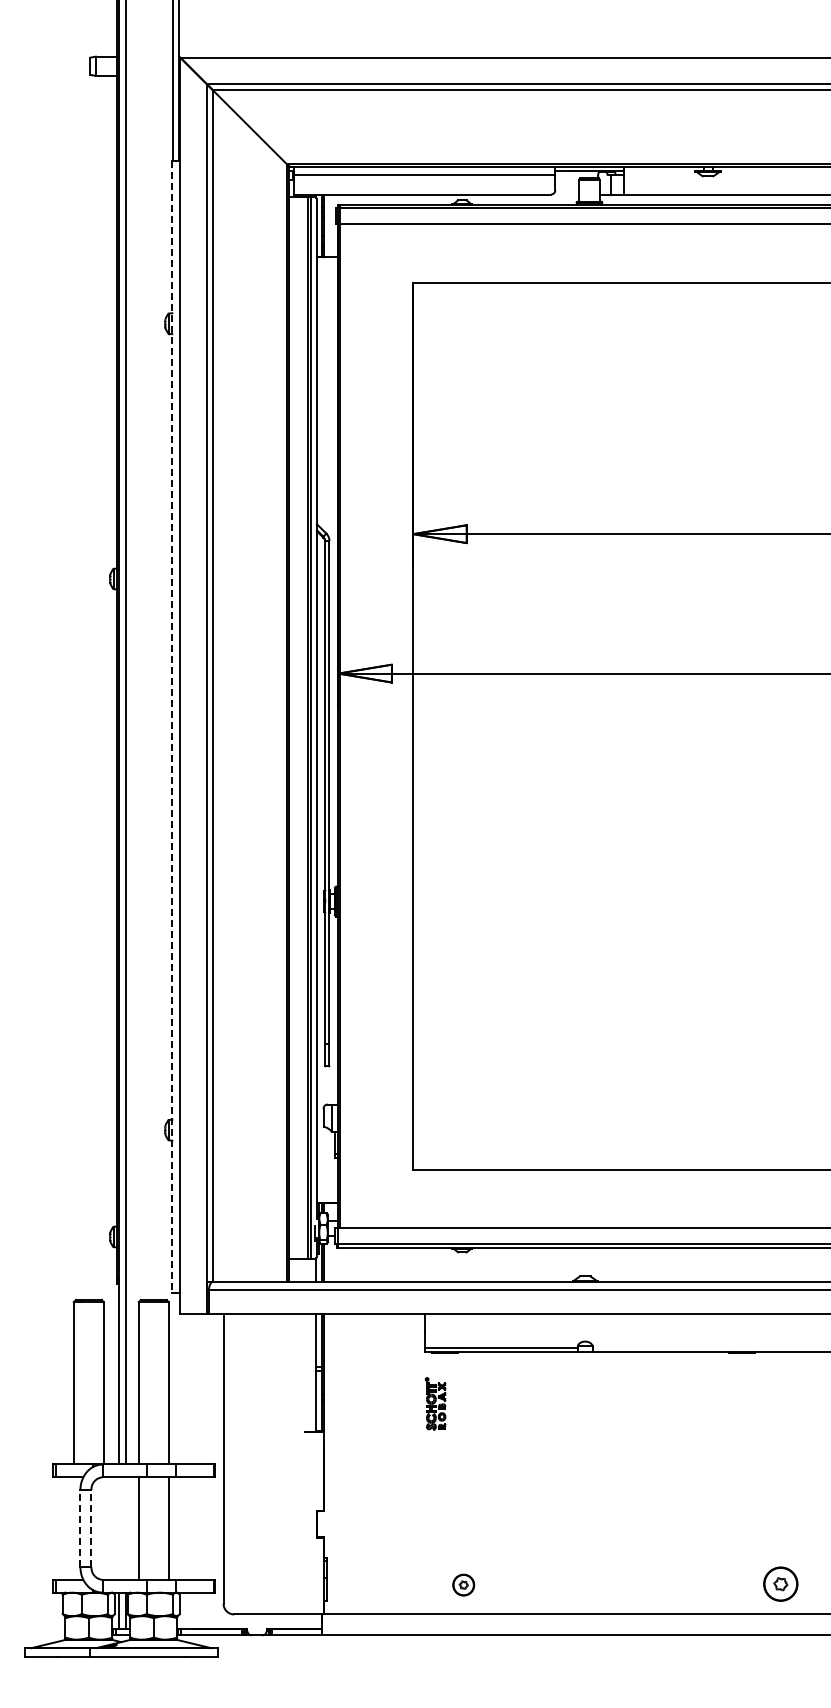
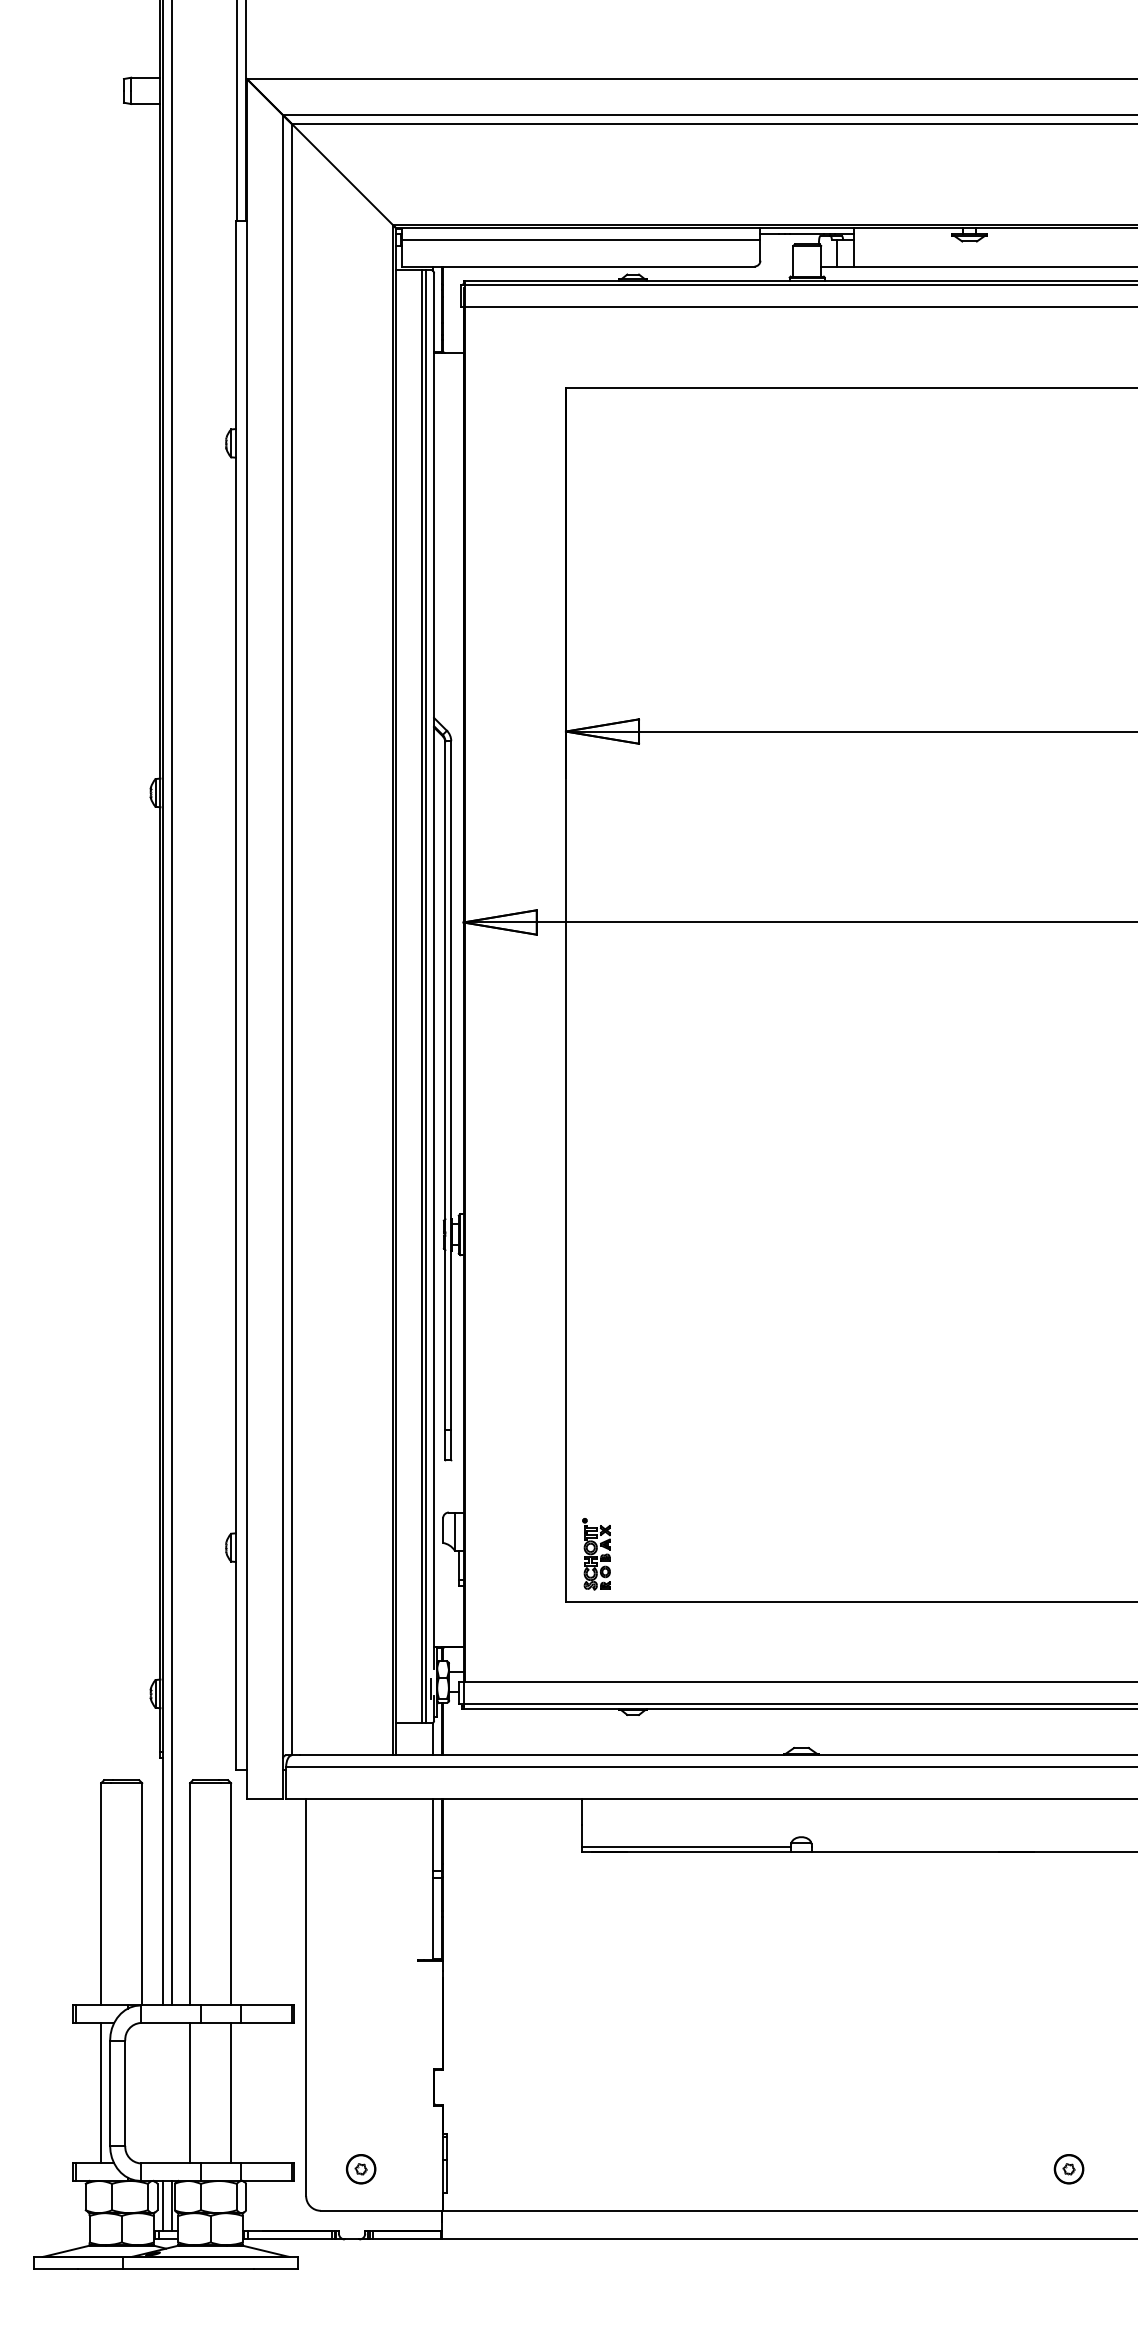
line: (172, 726) -> (236, 994), dashed -> solid
part: (435, 1403) -> (596, 1553), moved
line: (73, 1528) -> (100, 2093), added
line: (80, 1528) -> (110, 2093), dashed -> solid
line: (91, 1528) -> (125, 2093), dashed -> solid
part: (780, 1583) -> (1068, 2168), size x0.62
part: (463, 1584) -> (360, 2168), moved

